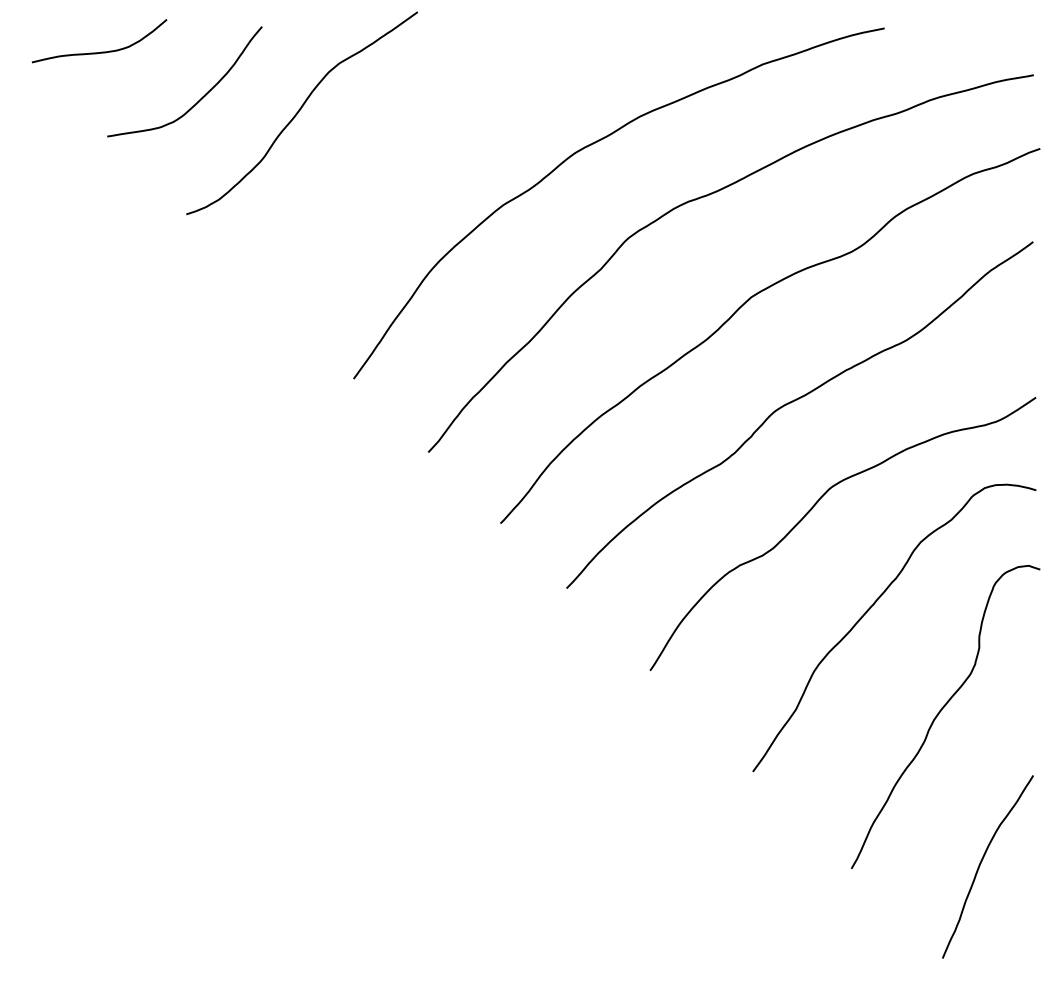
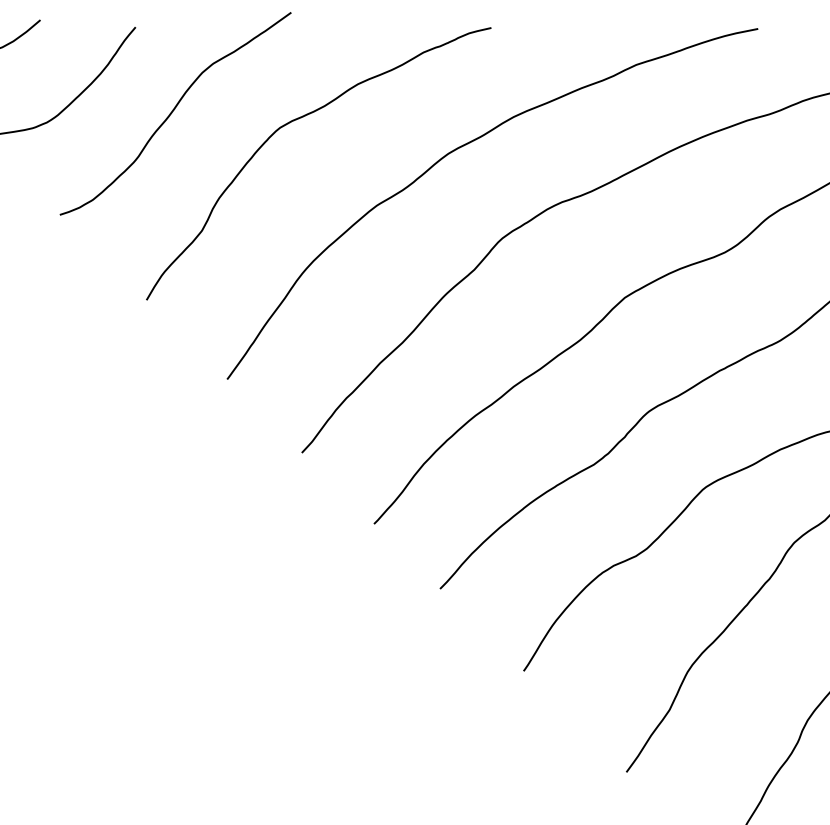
curve: (424, 119) -> (298, 120), added

